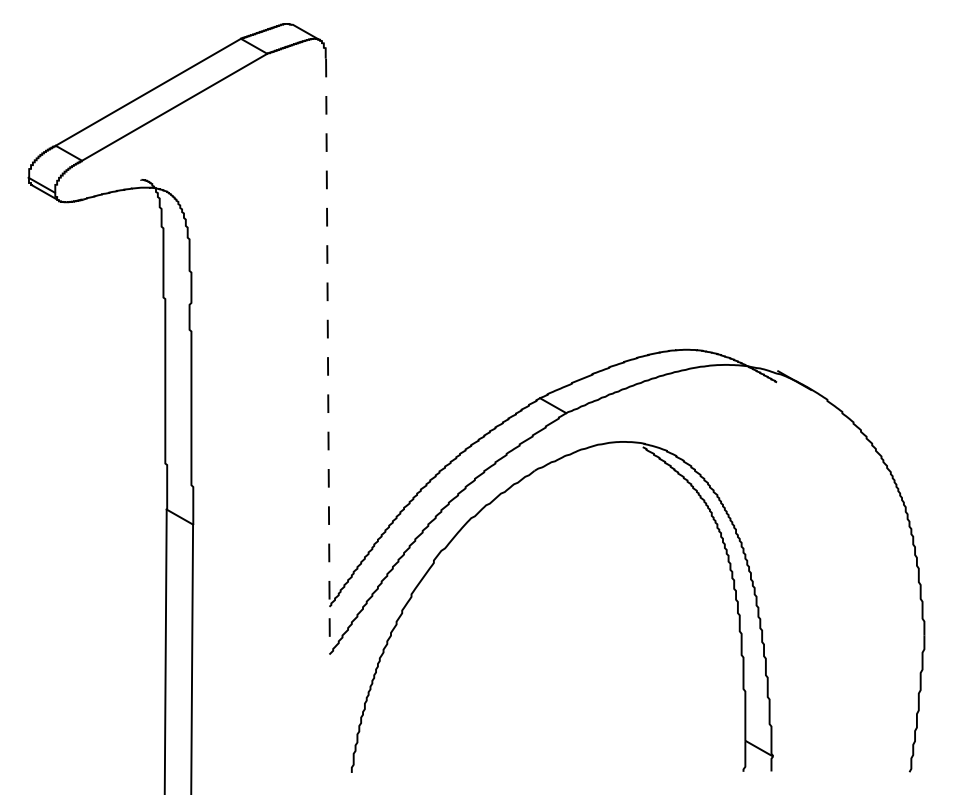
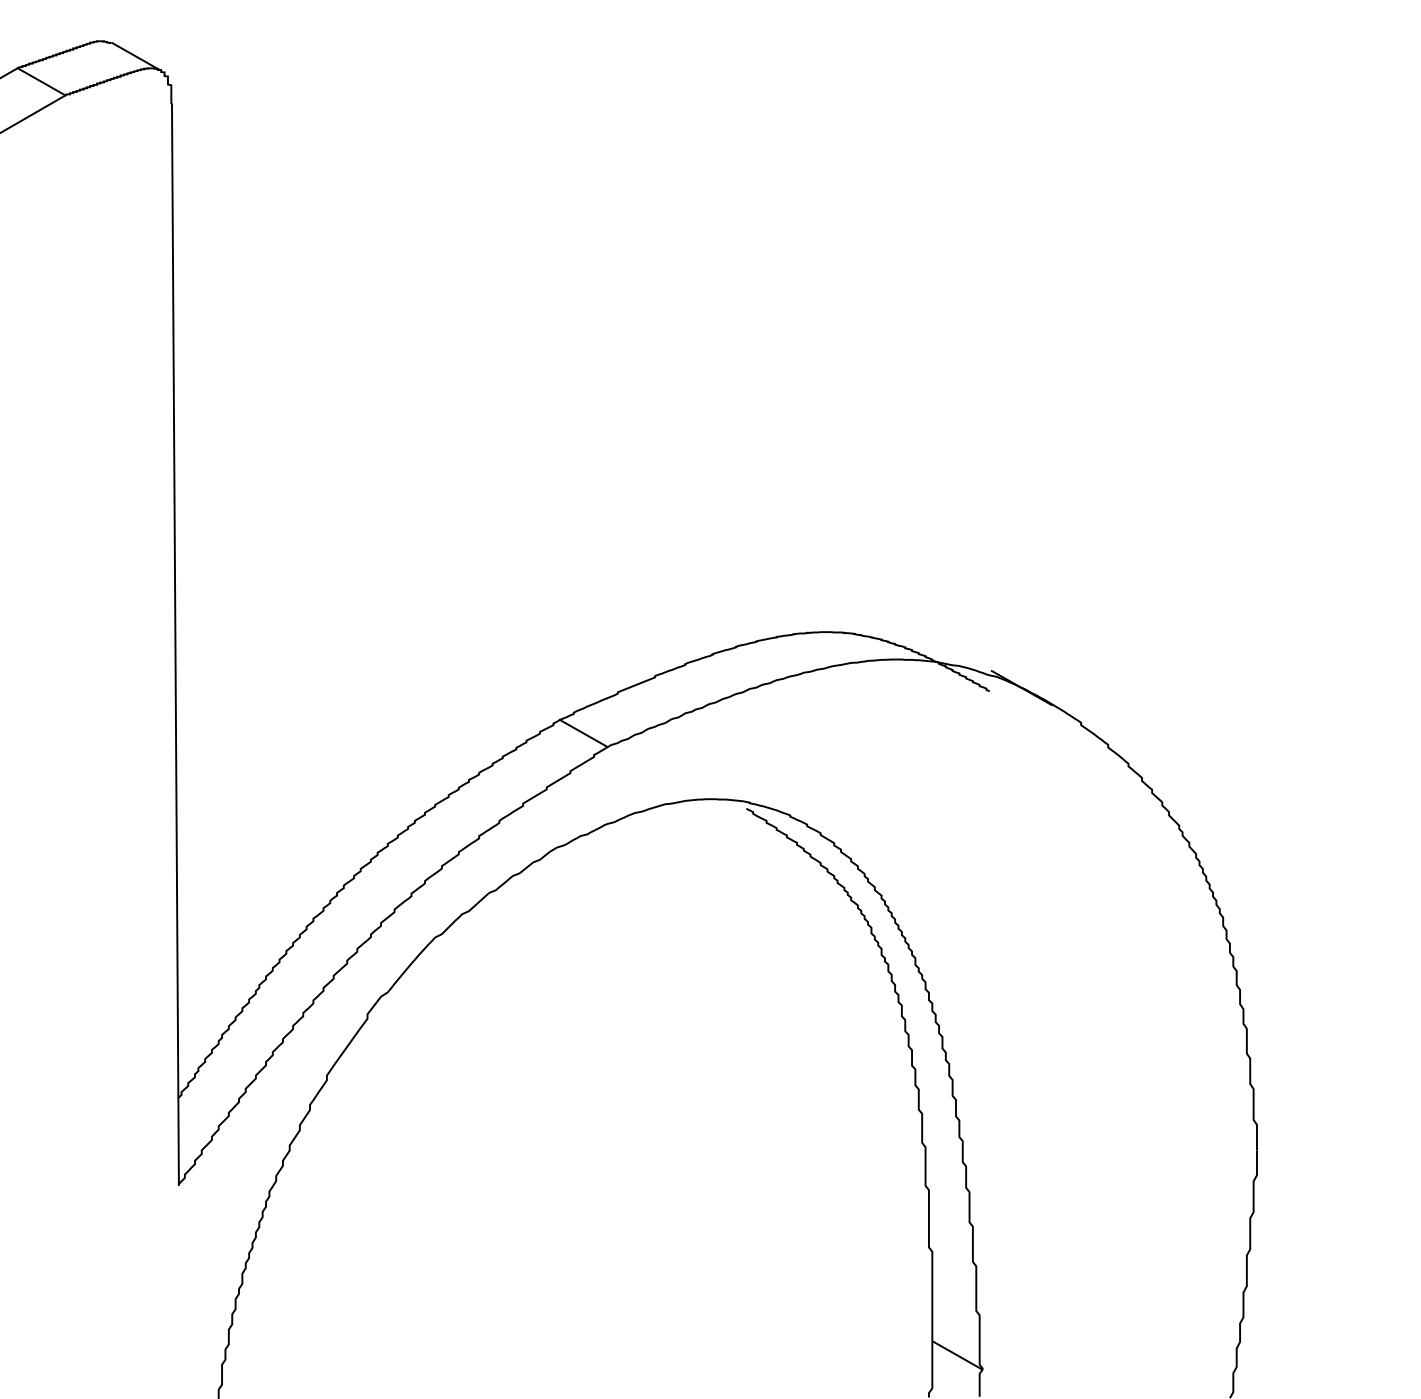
line: (327, 356) -> (174, 644), dashed -> solid

